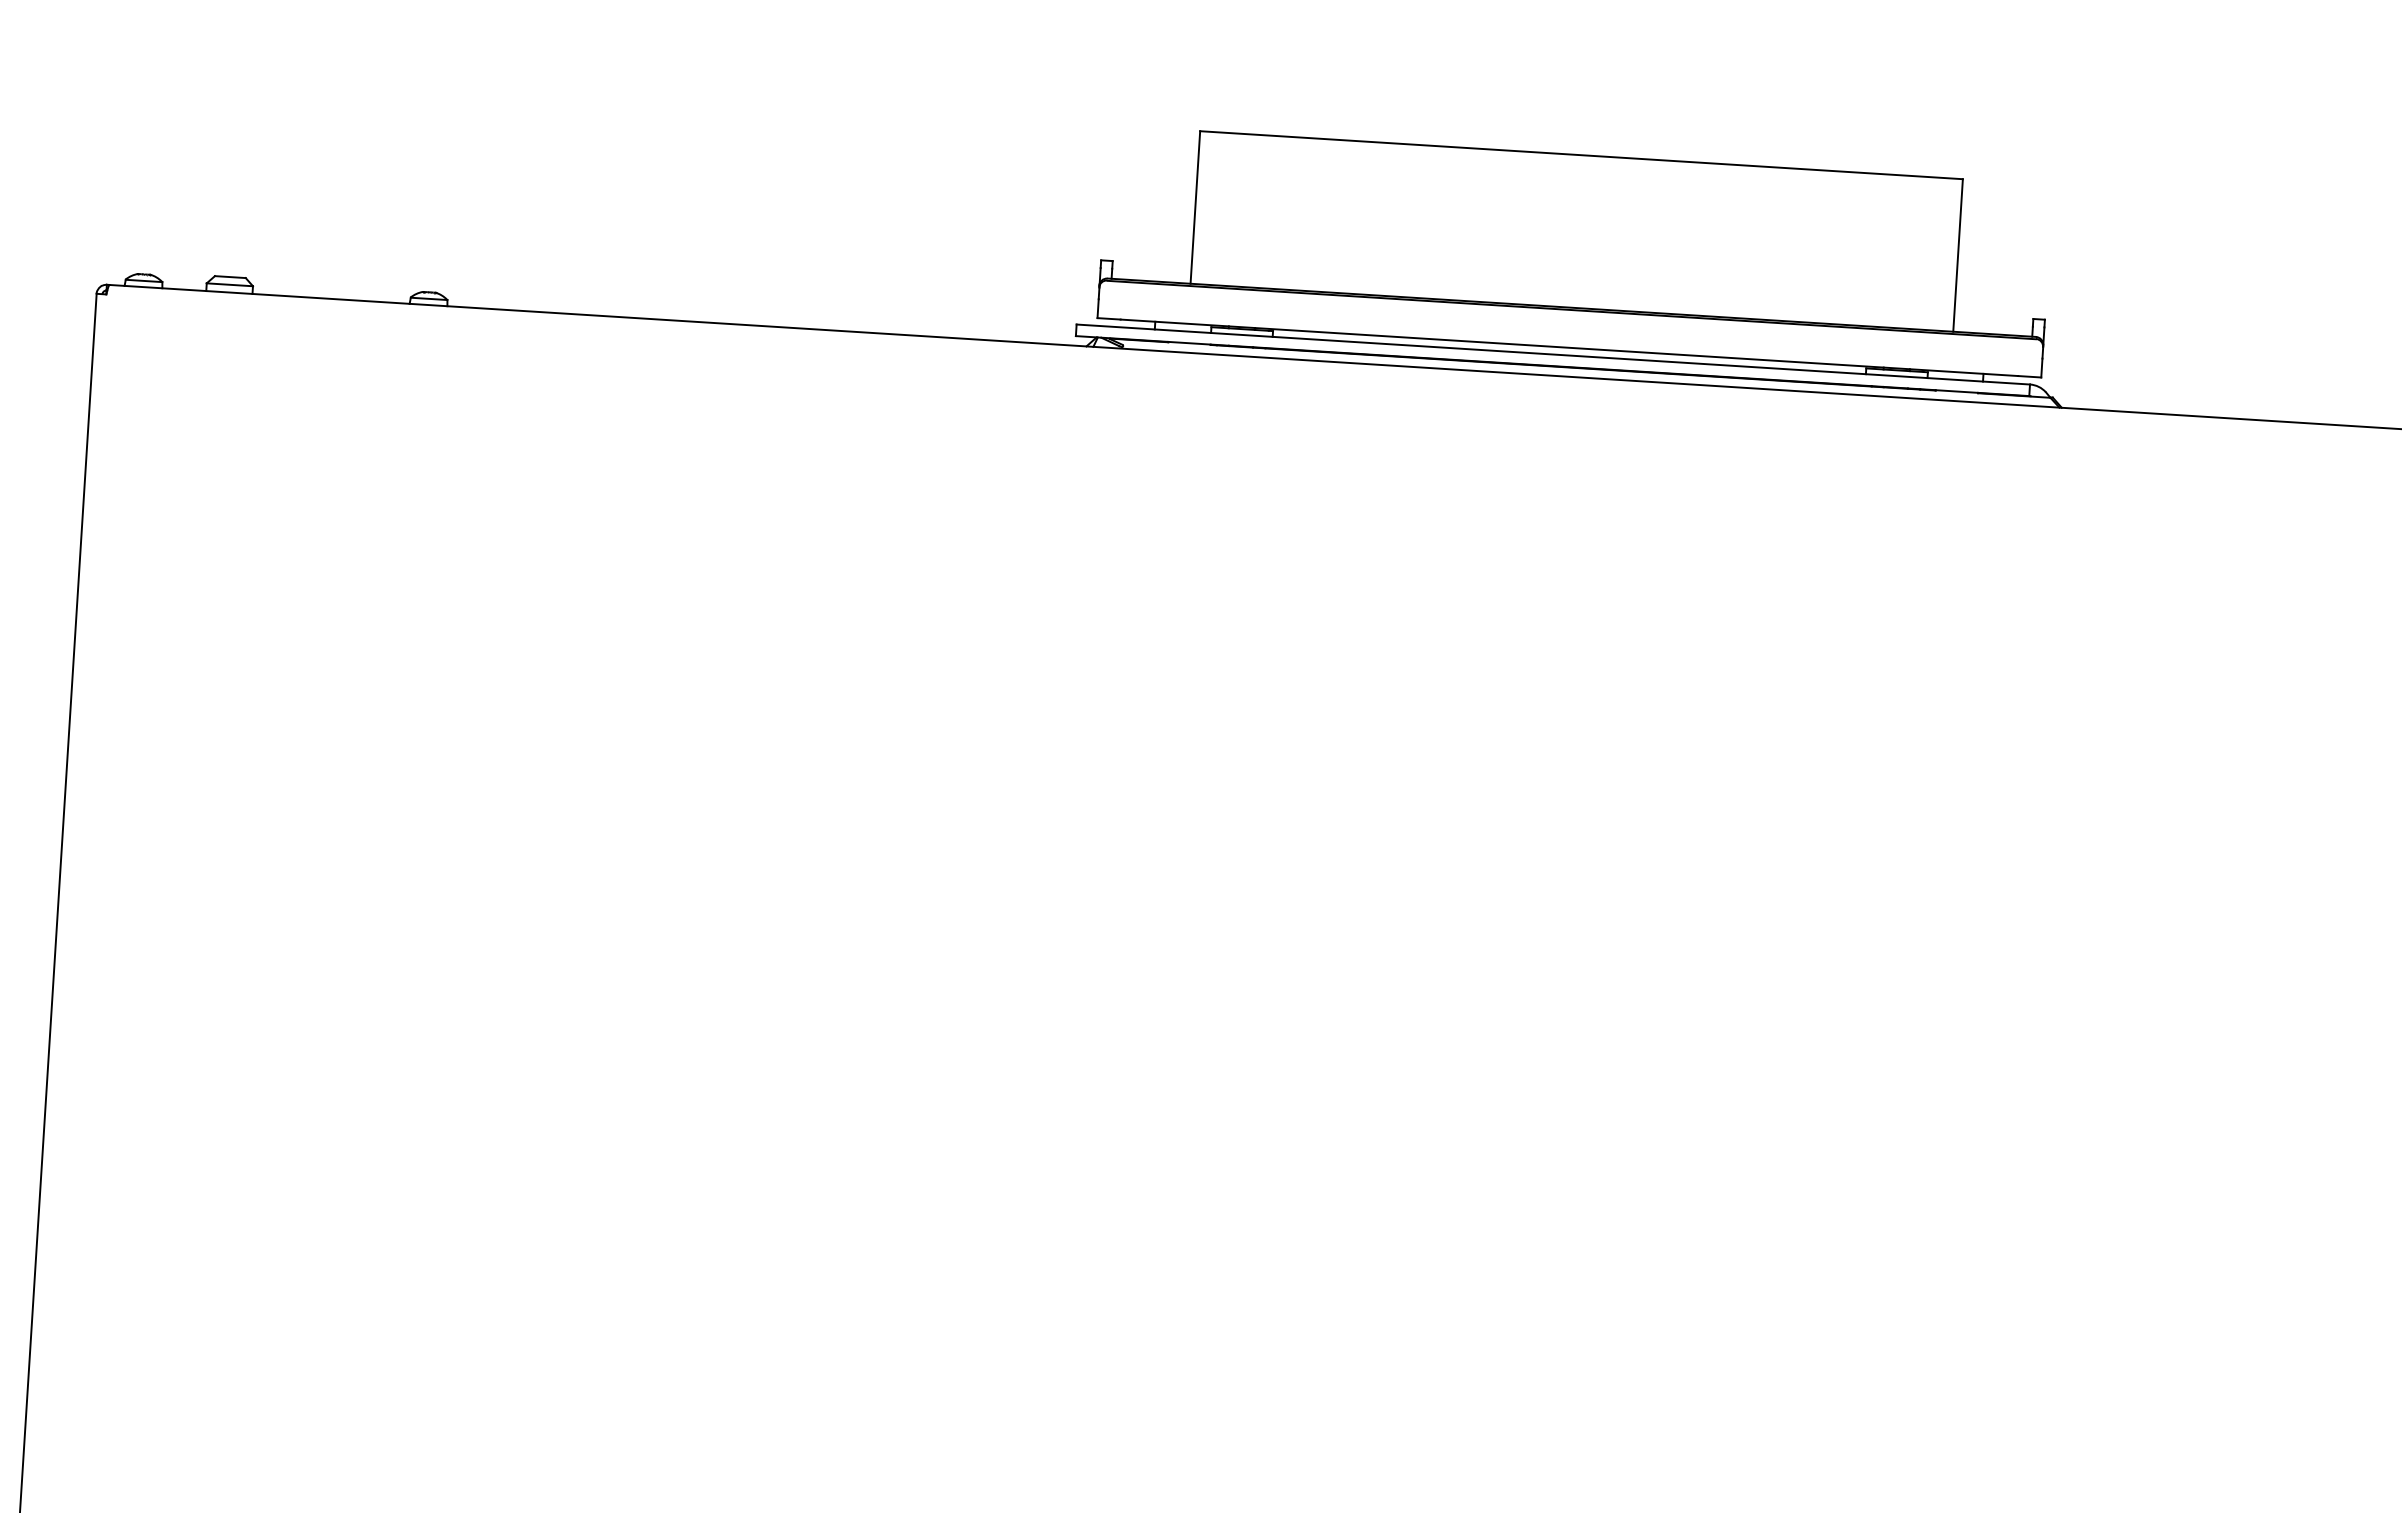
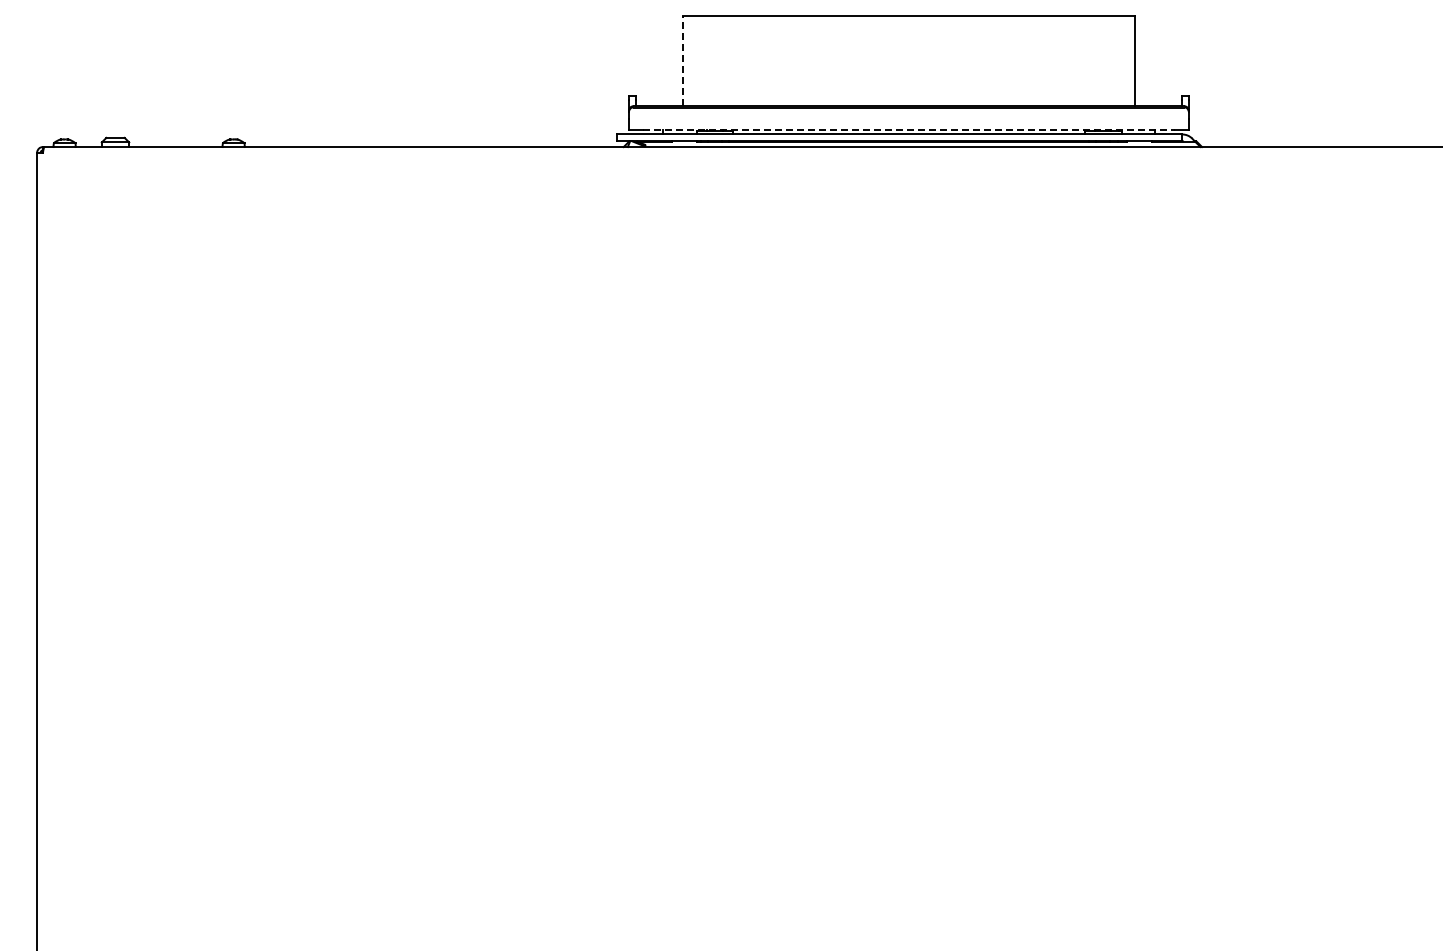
line: (1194, 206) -> (682, 60), solid -> dashed
line: (1570, 347) -> (909, 129), solid -> dashed

